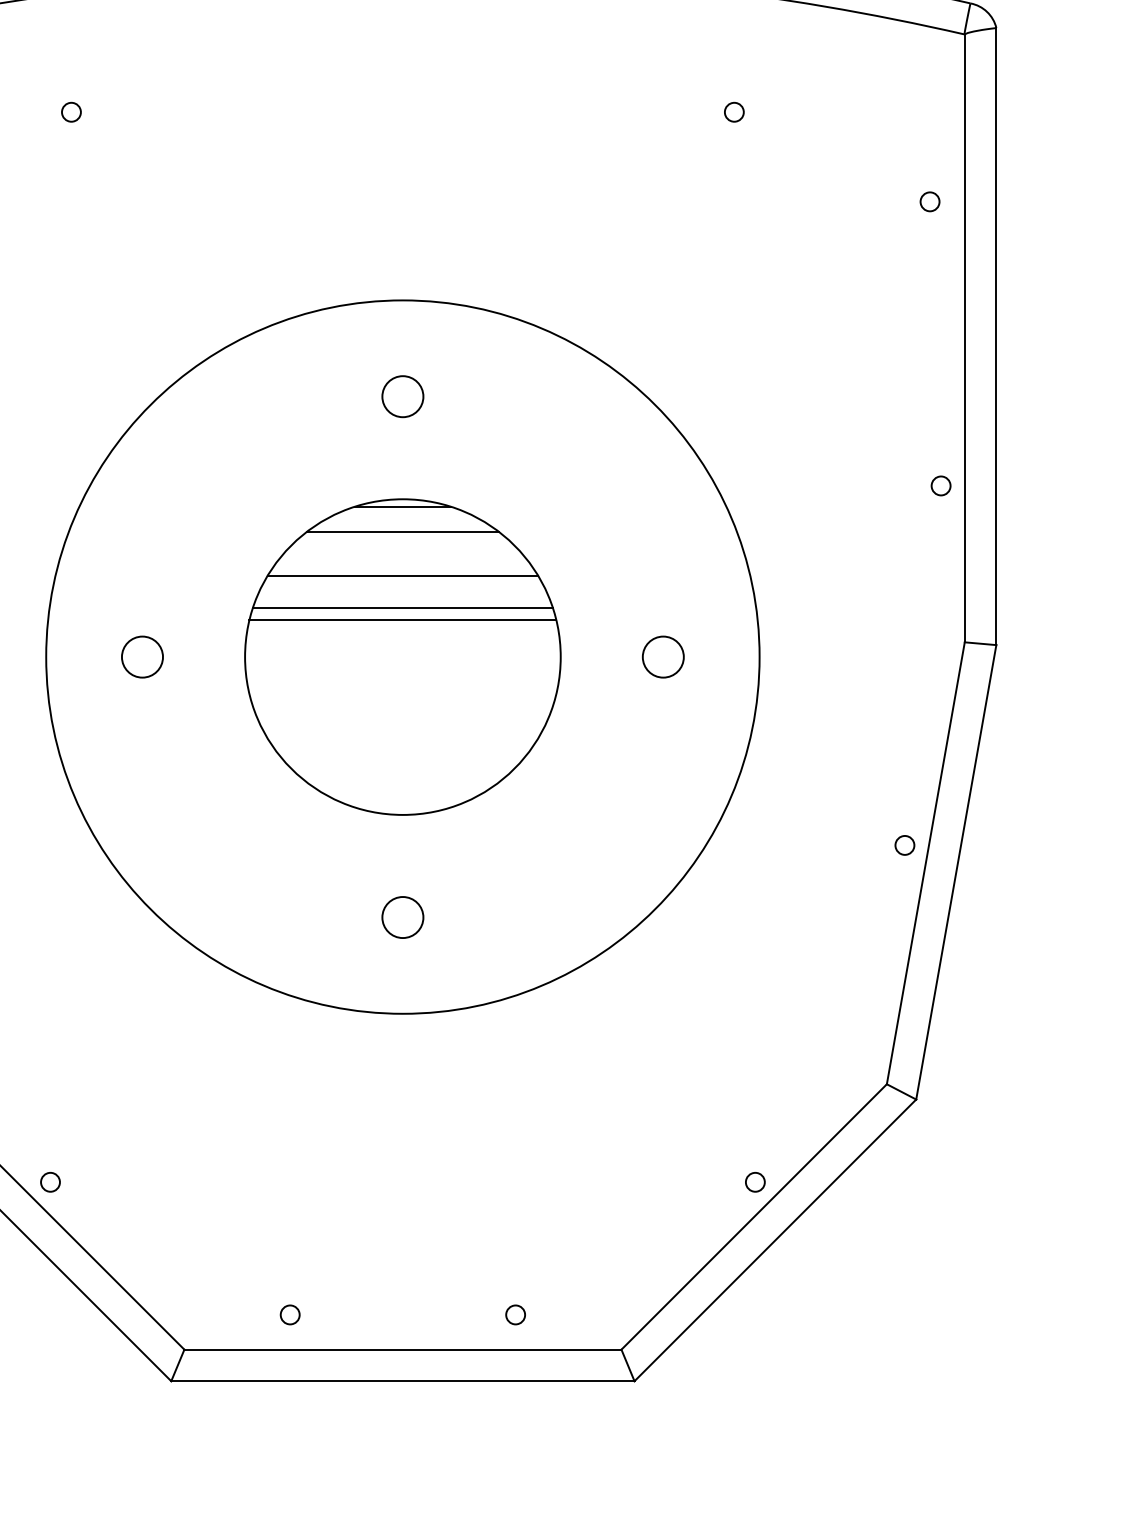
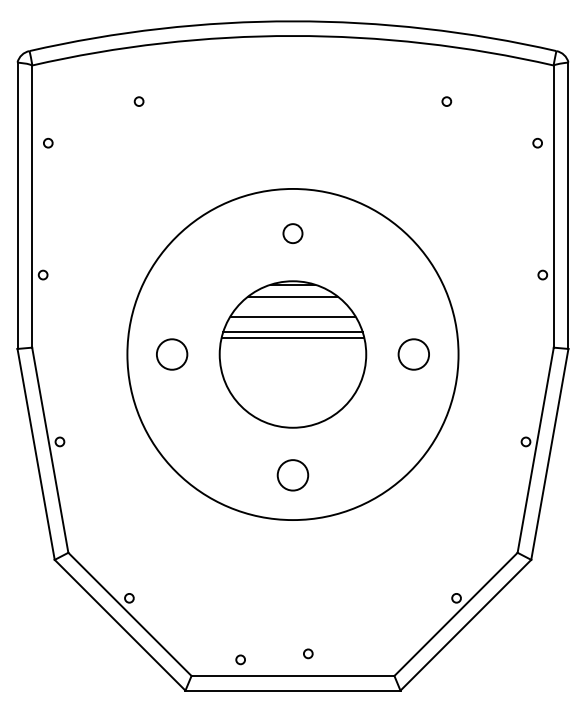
circle: (141, 657) -> (171, 354), size x1.6
circle: (662, 657) -> (413, 354), size x1.6
circle: (401, 917) -> (292, 475), size x1.6
circle: (516, 1314) -> (308, 653), moved

